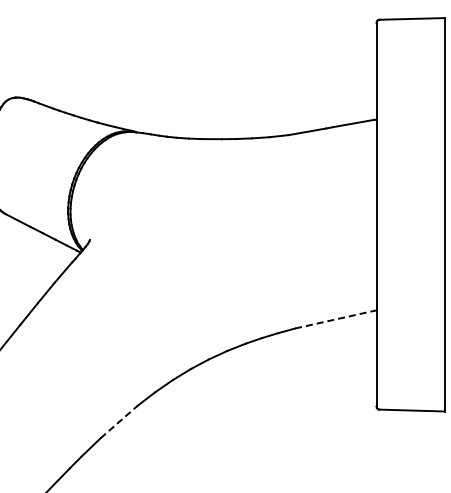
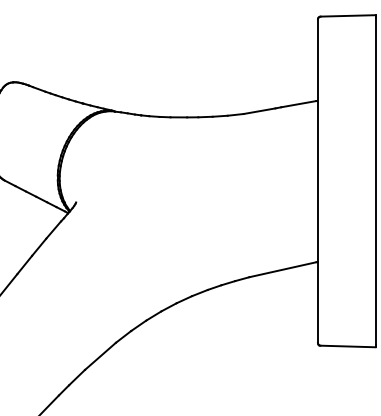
line: (334, 319) -> (282, 269), dashed -> solid
line: (119, 421) -> (101, 355), dashed -> solid

